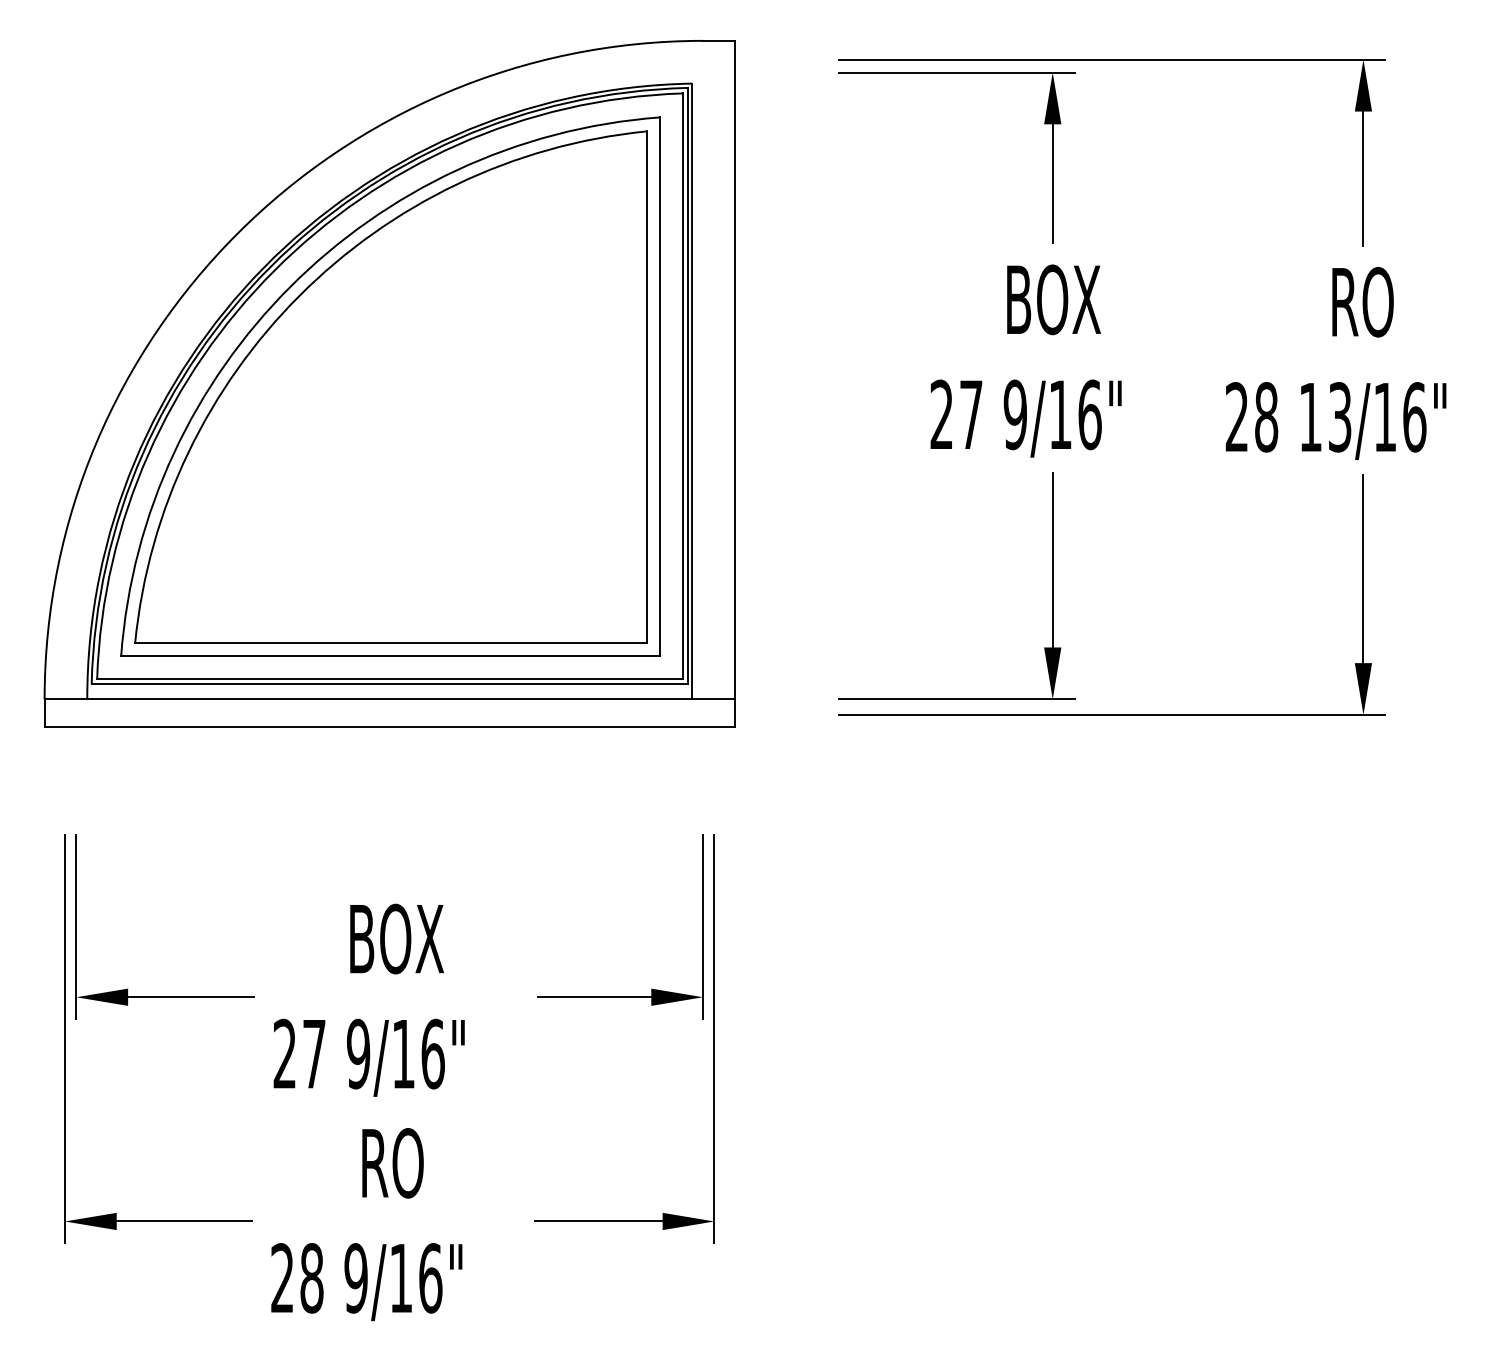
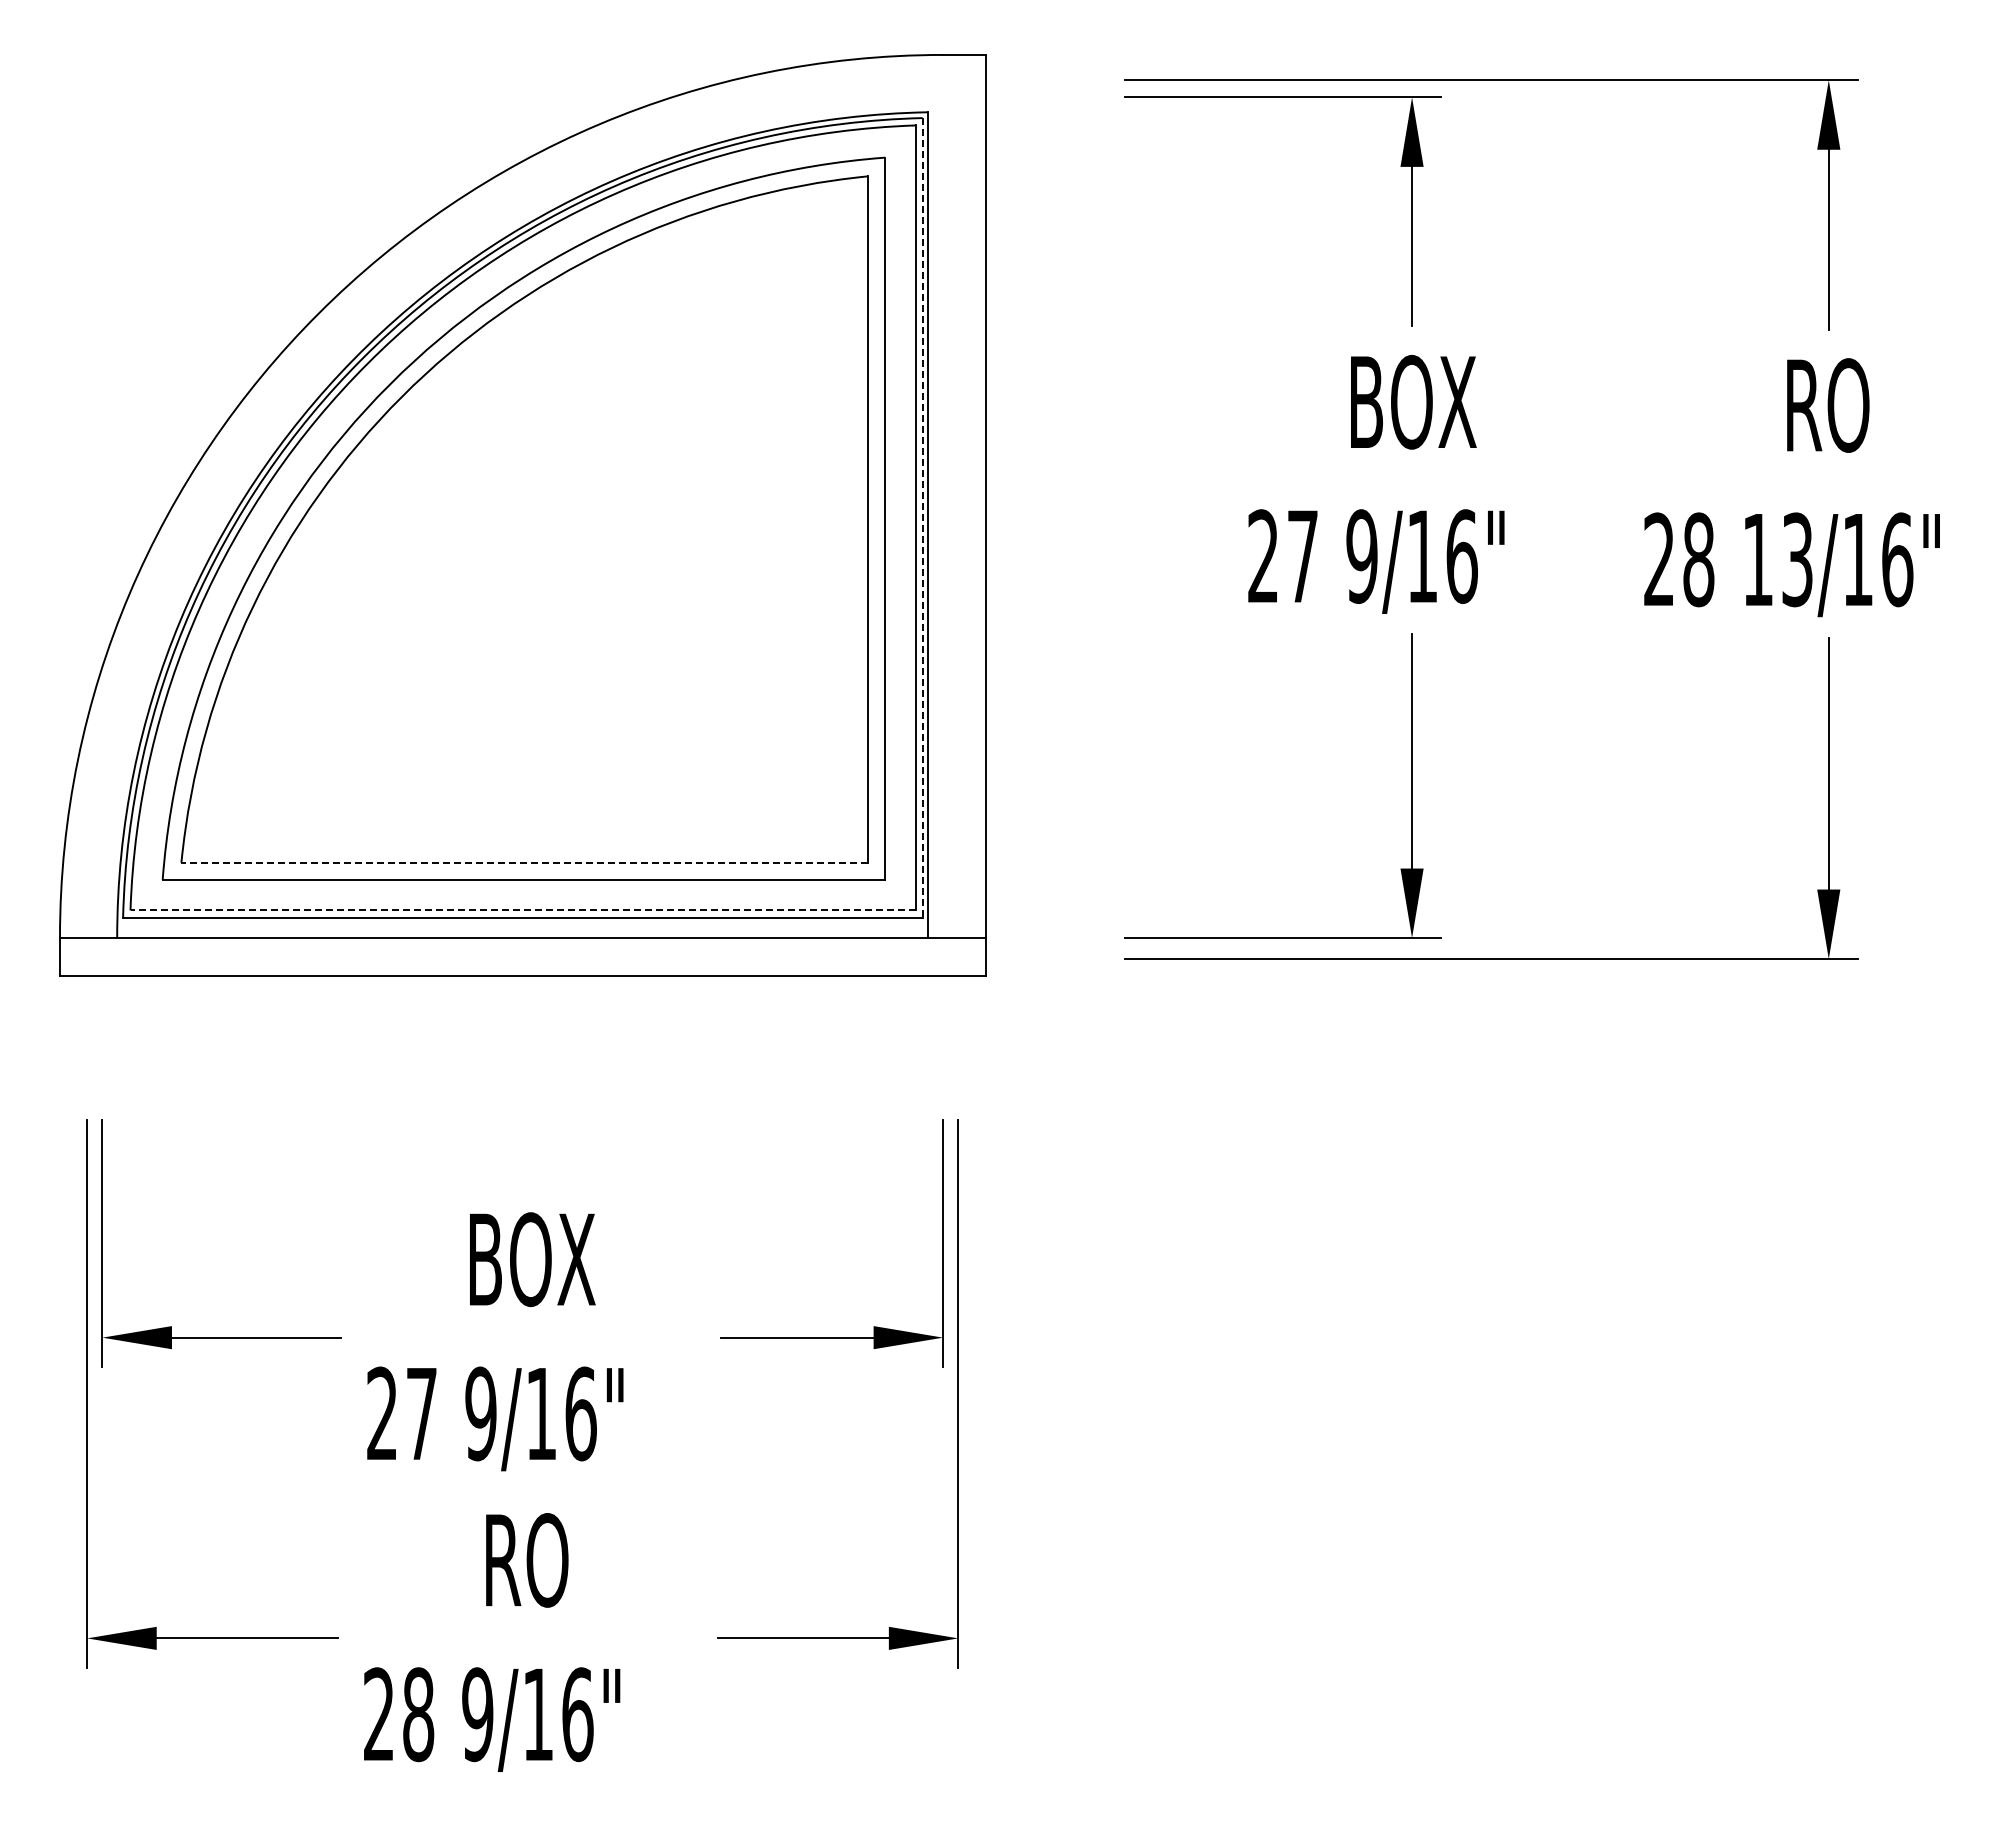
line: (687, 385) -> (922, 517), solid -> dashed
line: (390, 642) -> (524, 862), solid -> dashed
line: (389, 678) -> (522, 910), solid -> dashed

